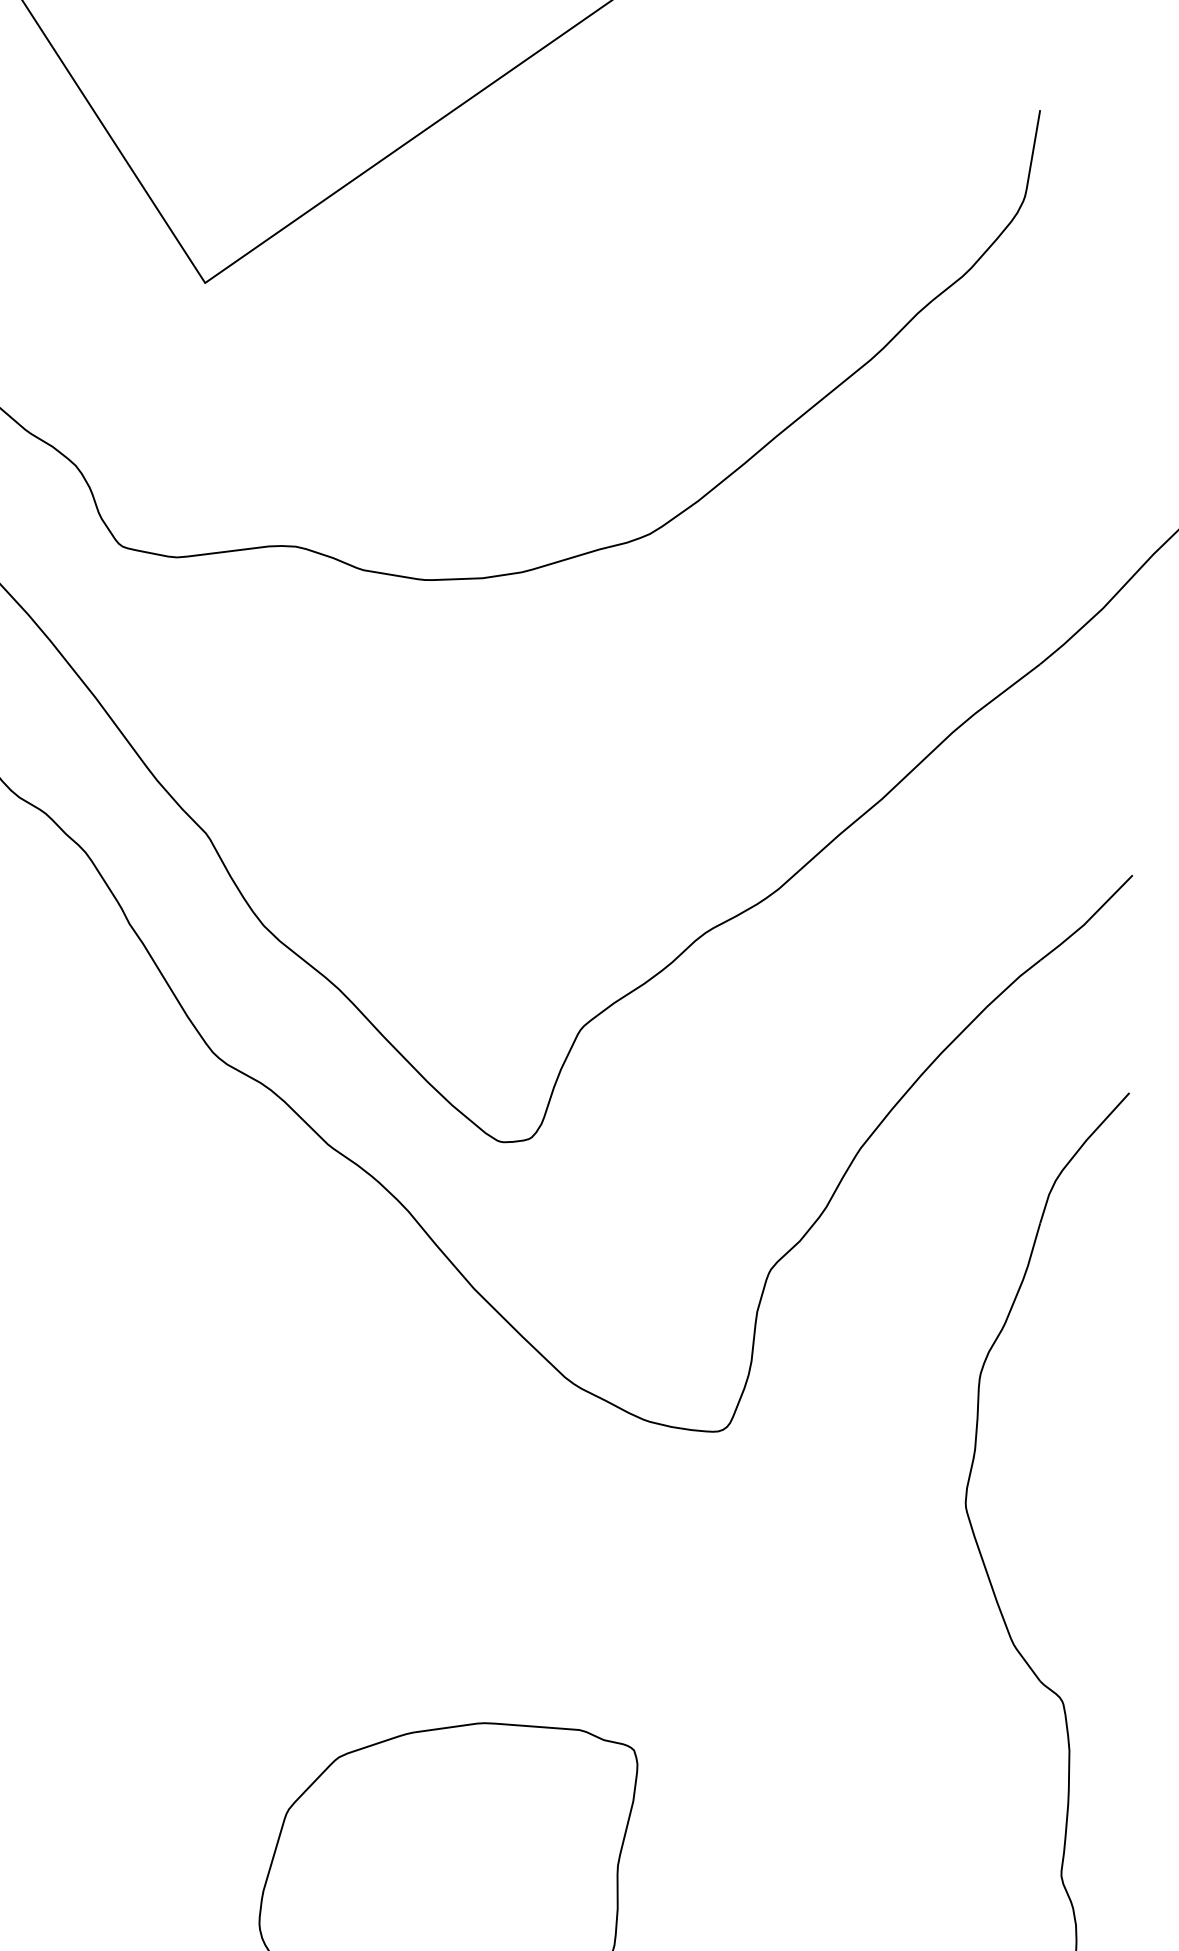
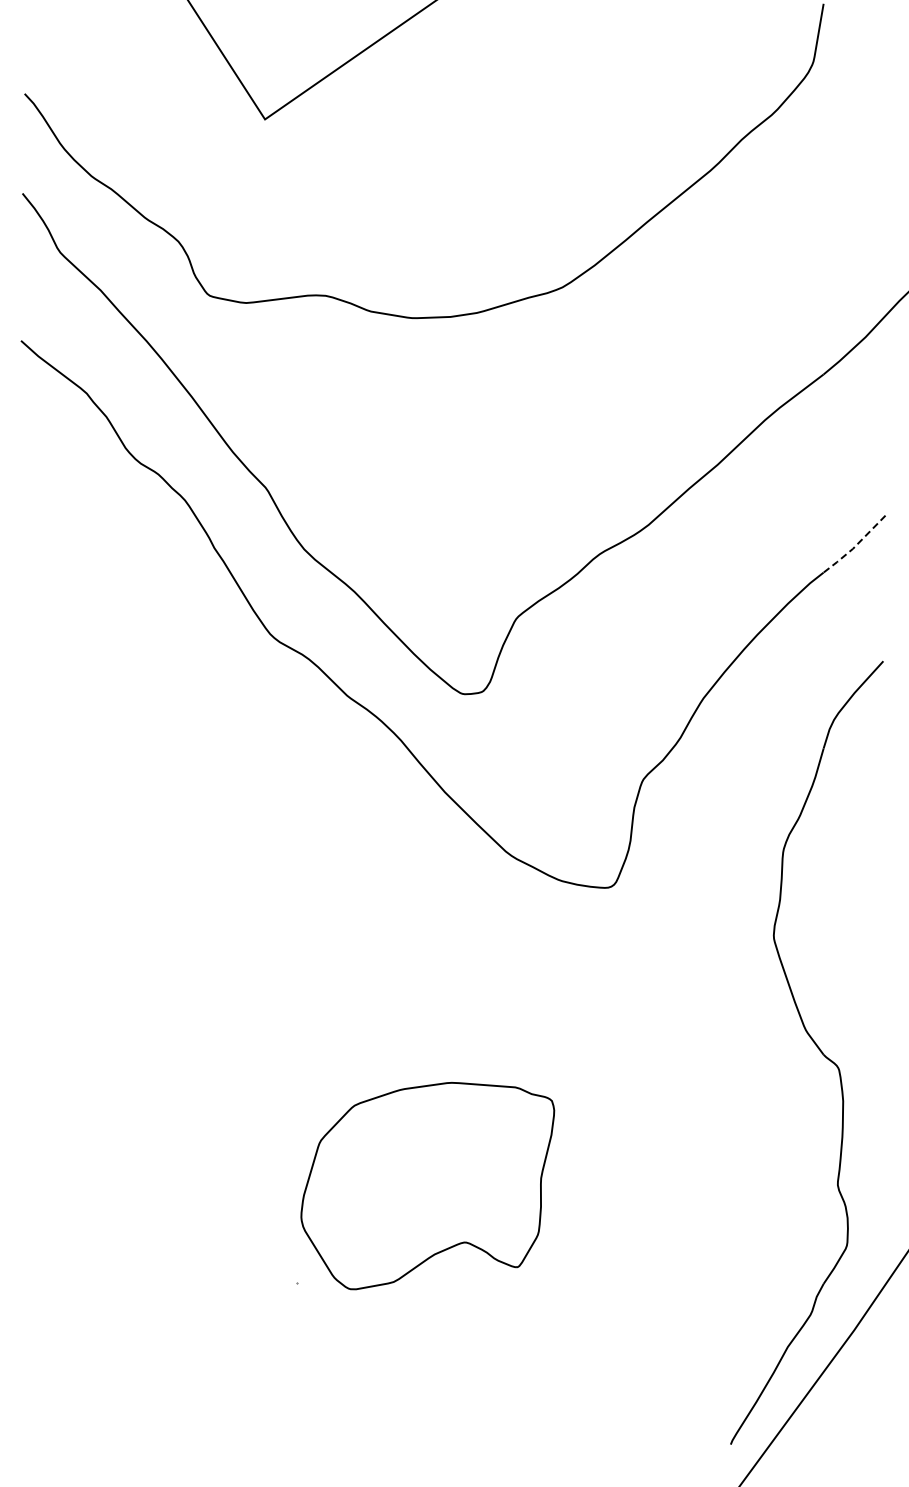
line: (1087, 921) -> (855, 546), solid -> dashed

